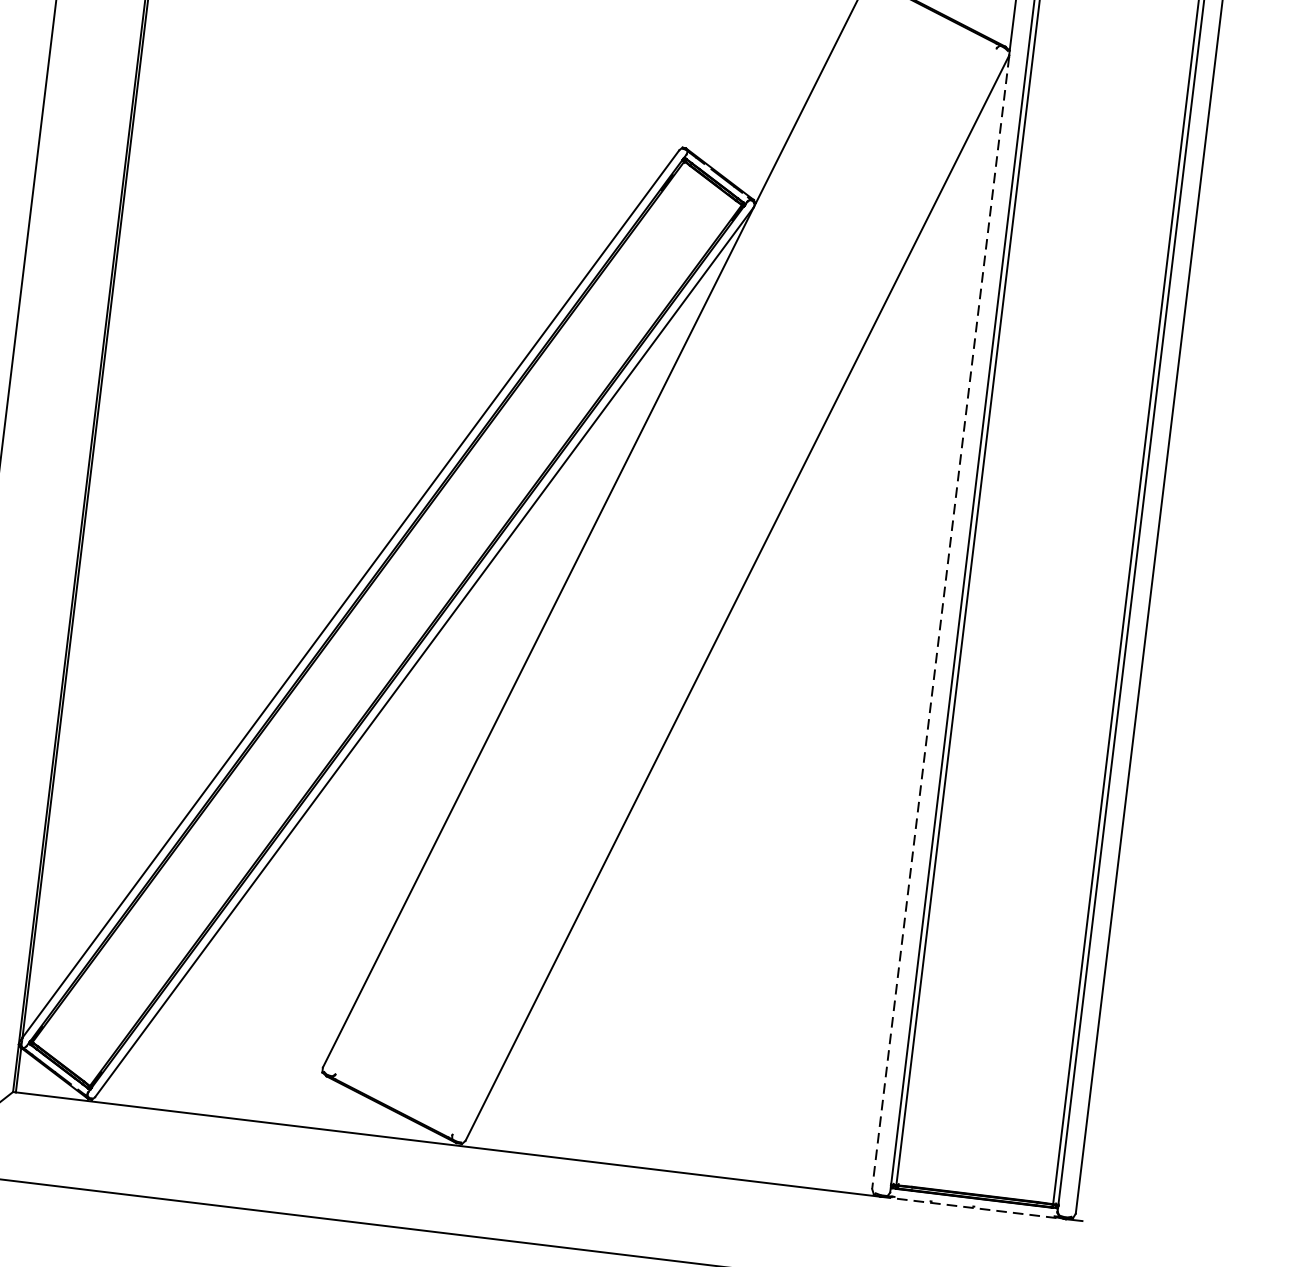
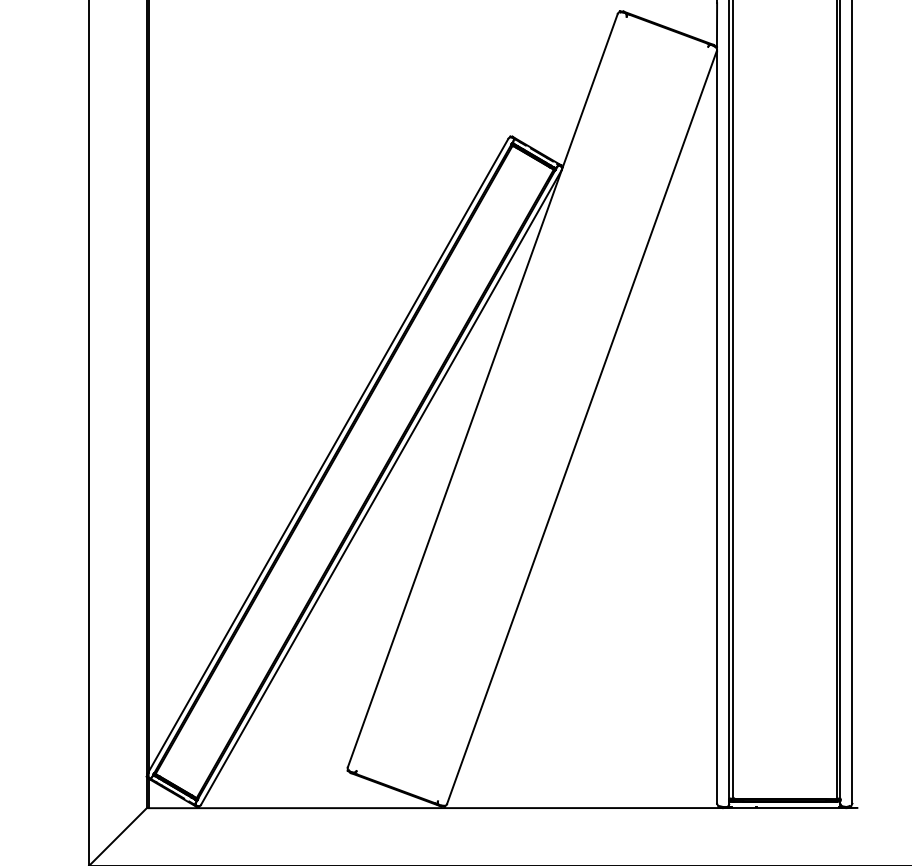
line: (941, 624) -> (717, 428), dashed -> solid
line: (972, 1208) -> (784, 808), dashed -> solid

